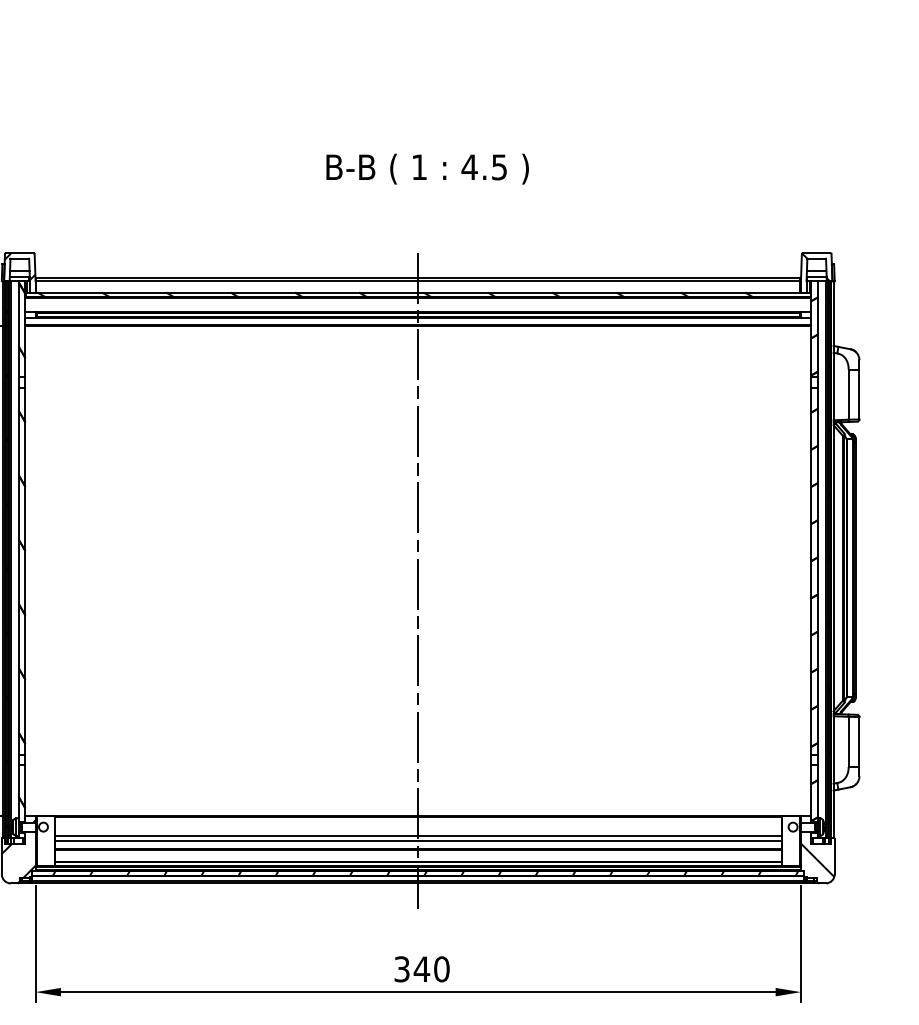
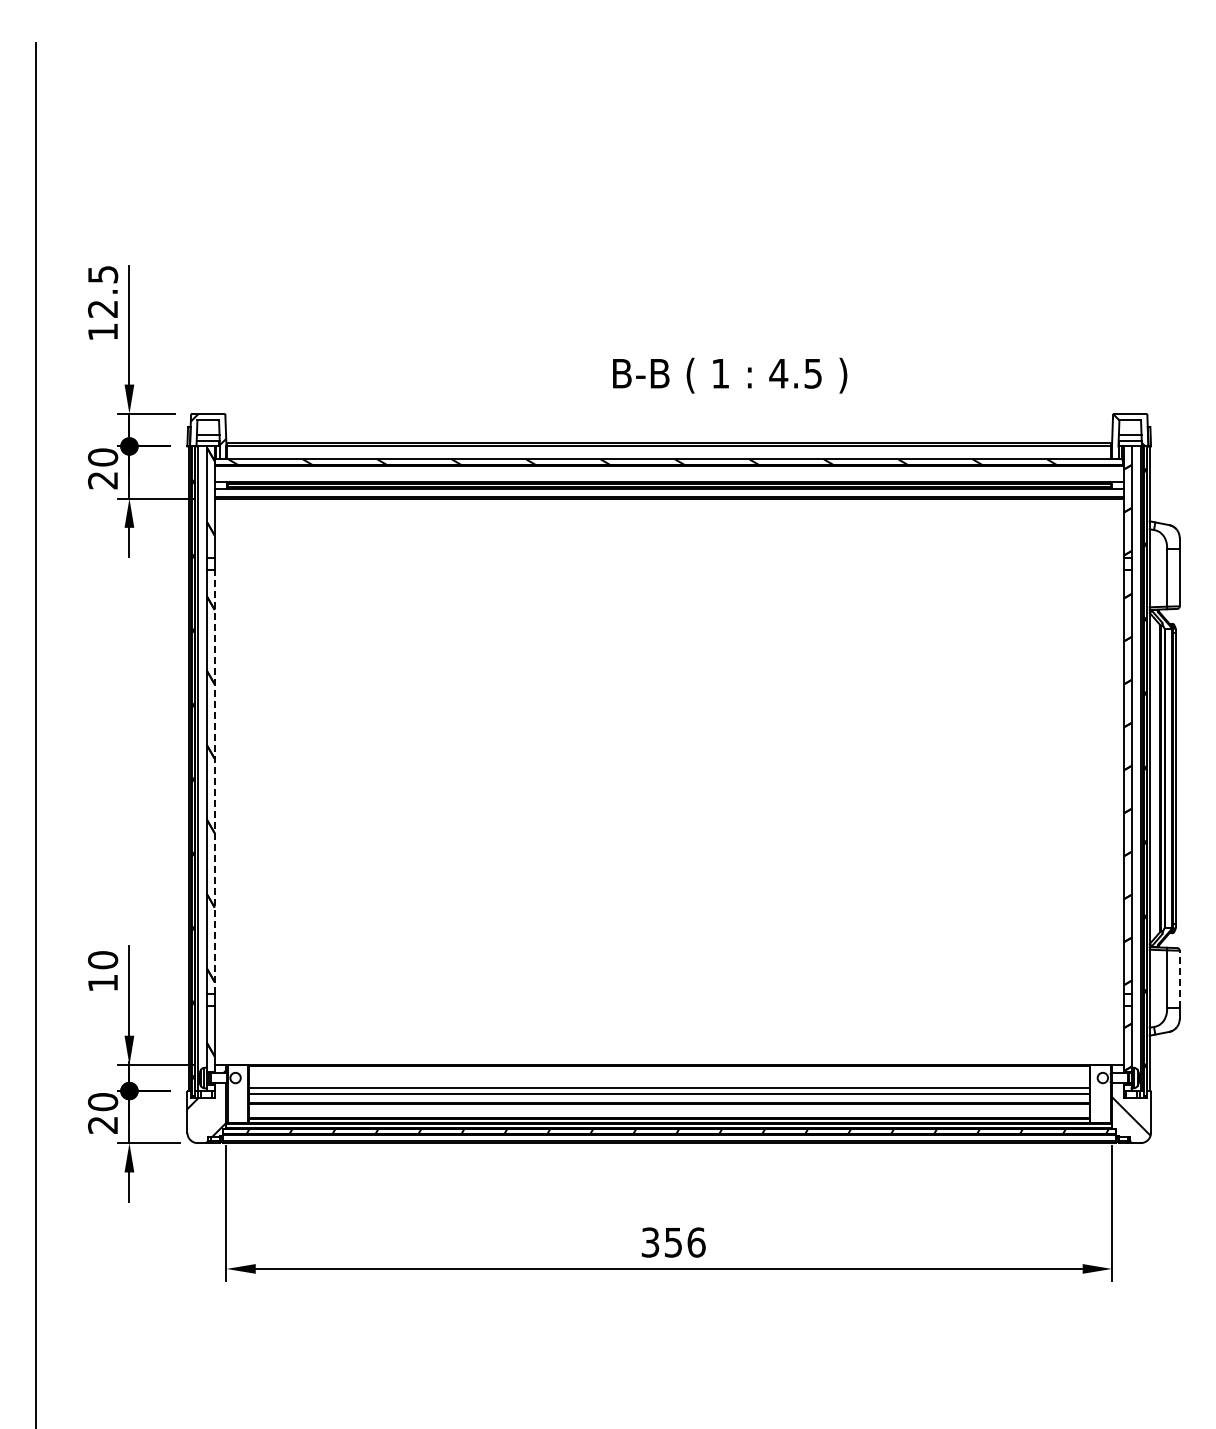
text: (428, 168) -> (730, 375), moved
line: (25, 570) -> (214, 781), solid -> dashed
line: (418, 580) -> (669, 792), removed
line: (859, 741) -> (1179, 979), solid -> dashed
text: (431, 969) -> (684, 1242), 340 -> 356

